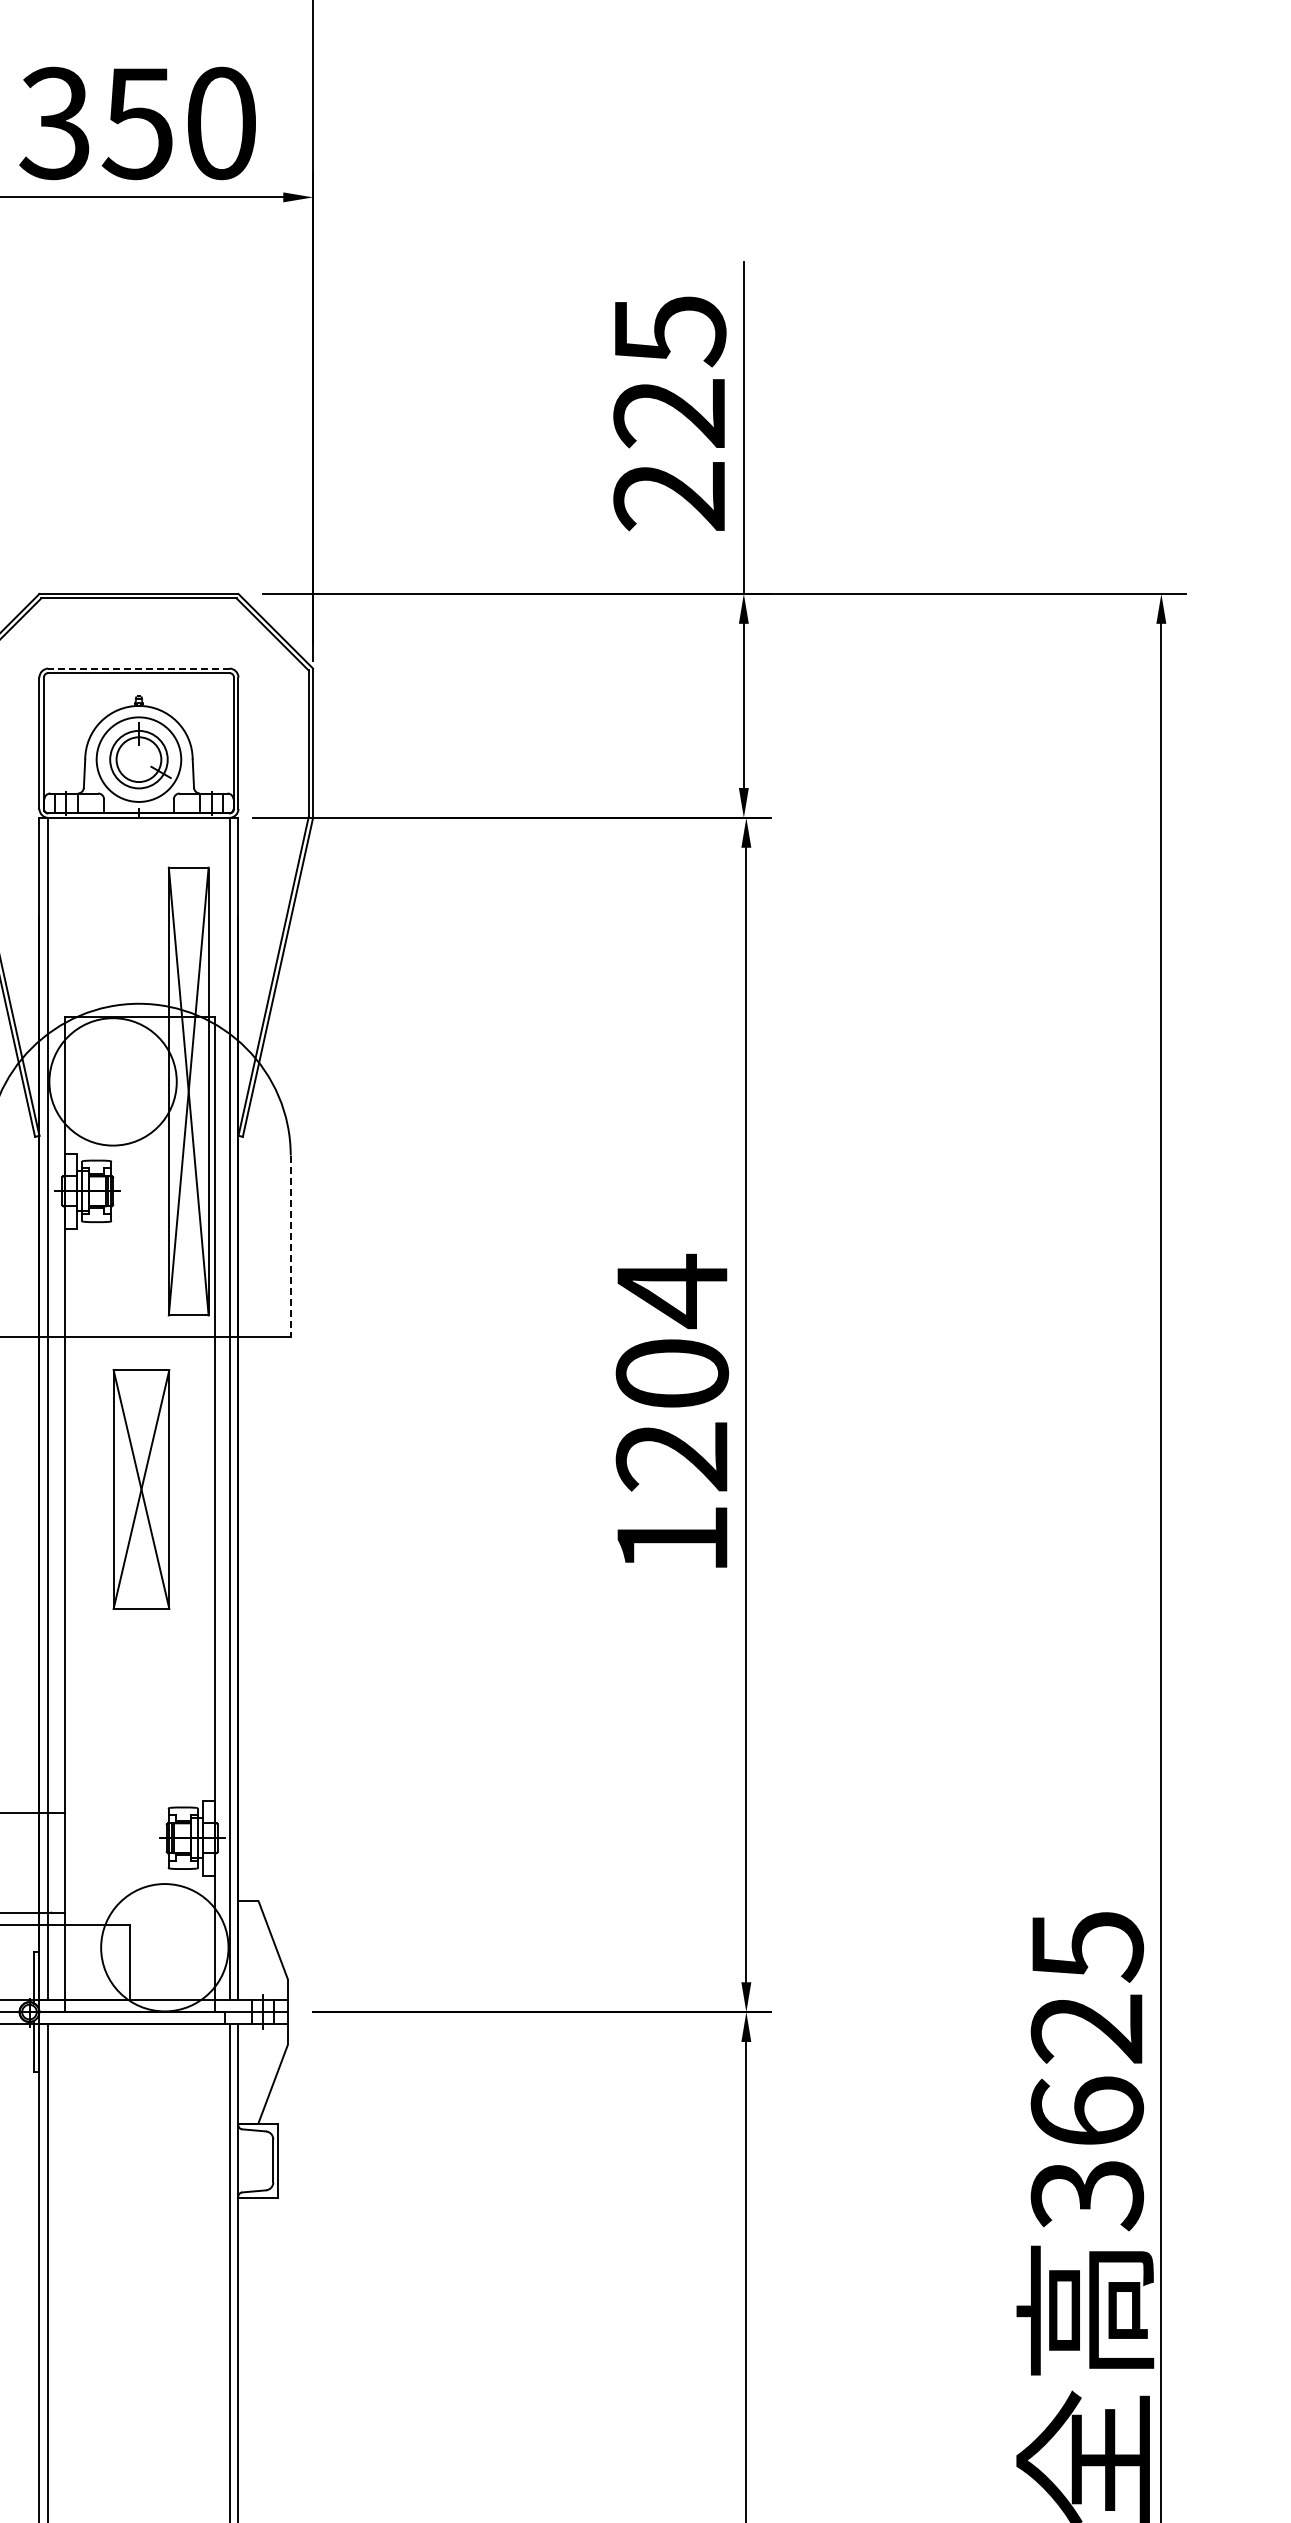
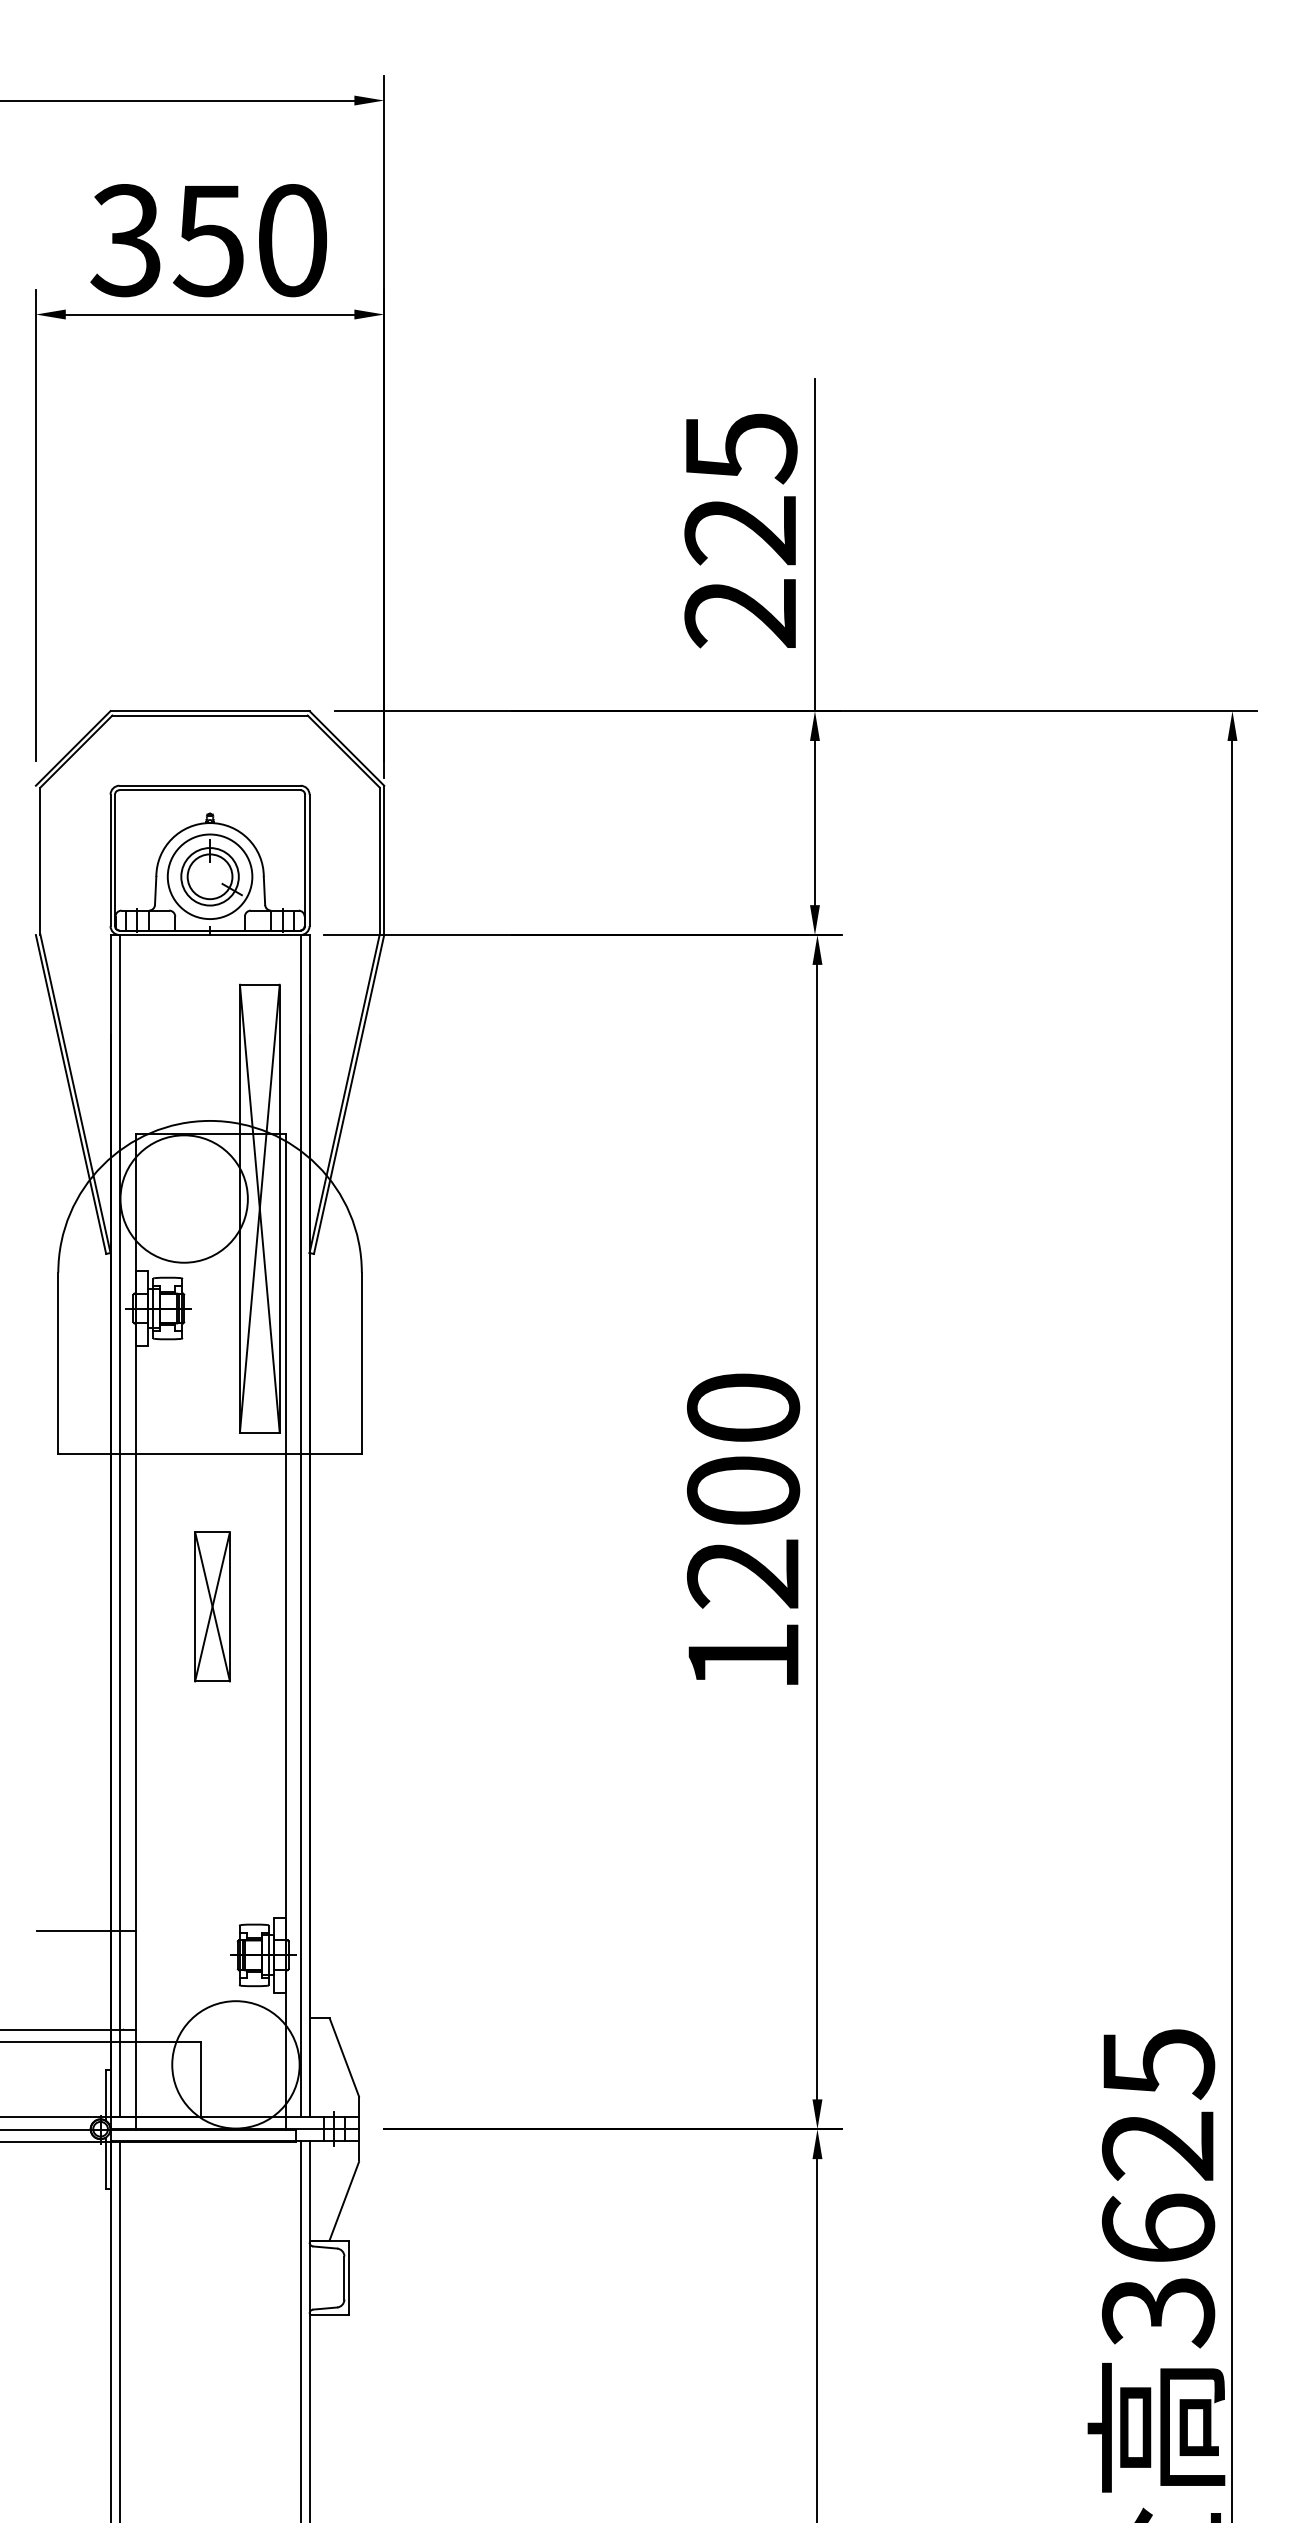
line: (139, 668) -> (210, 785), dashed -> solid
line: (290, 1246) -> (361, 1363), dashed -> solid
text: (672, 1291) -> (743, 1408), 1204 -> 1200
part: (141, 1489) -> (212, 1606), size x0.62

